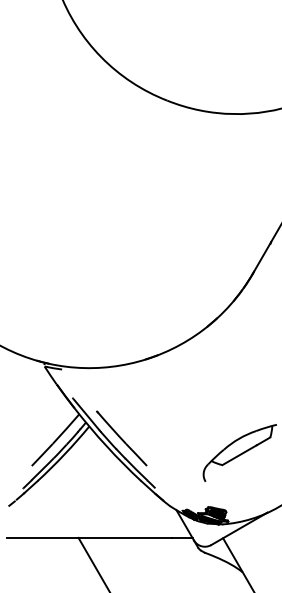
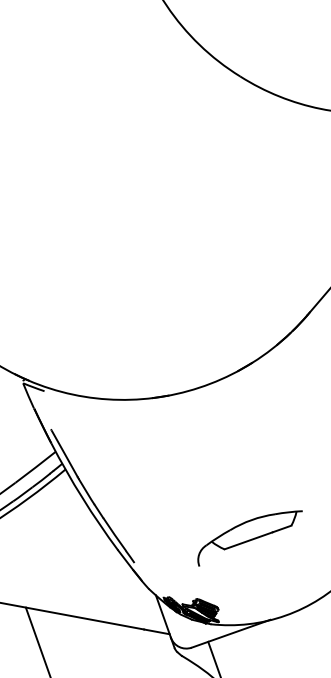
line: (121, 438) -> (103, 492), removed

